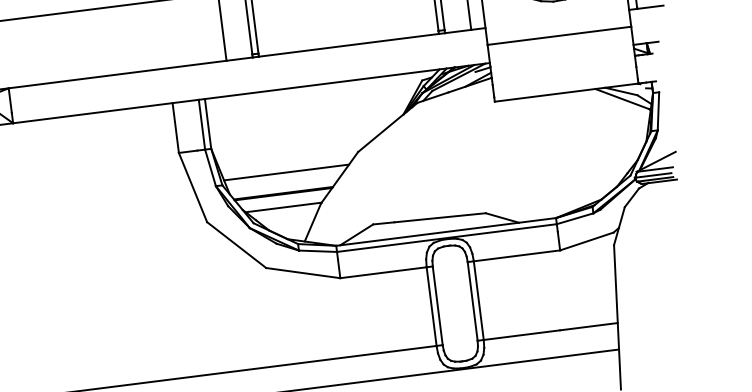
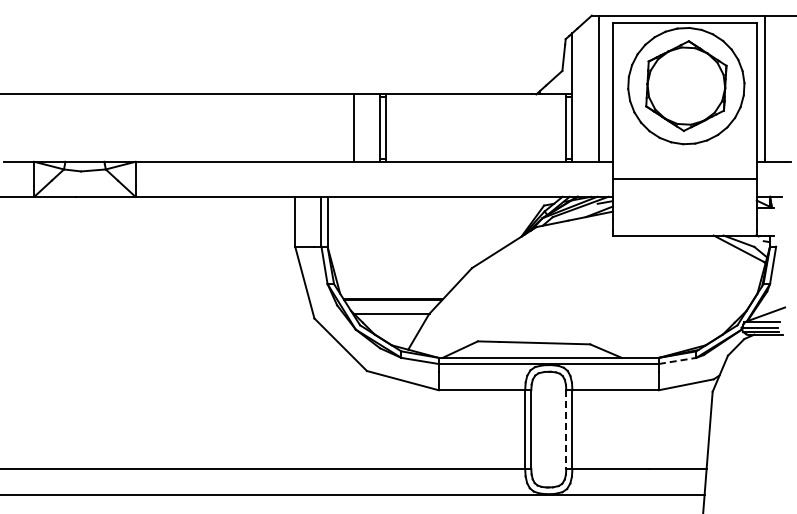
line: (286, 172) -> (398, 279), removed
line: (574, 218) -> (677, 360), solid -> dashed
line: (472, 302) -> (566, 430), solid -> dashed

